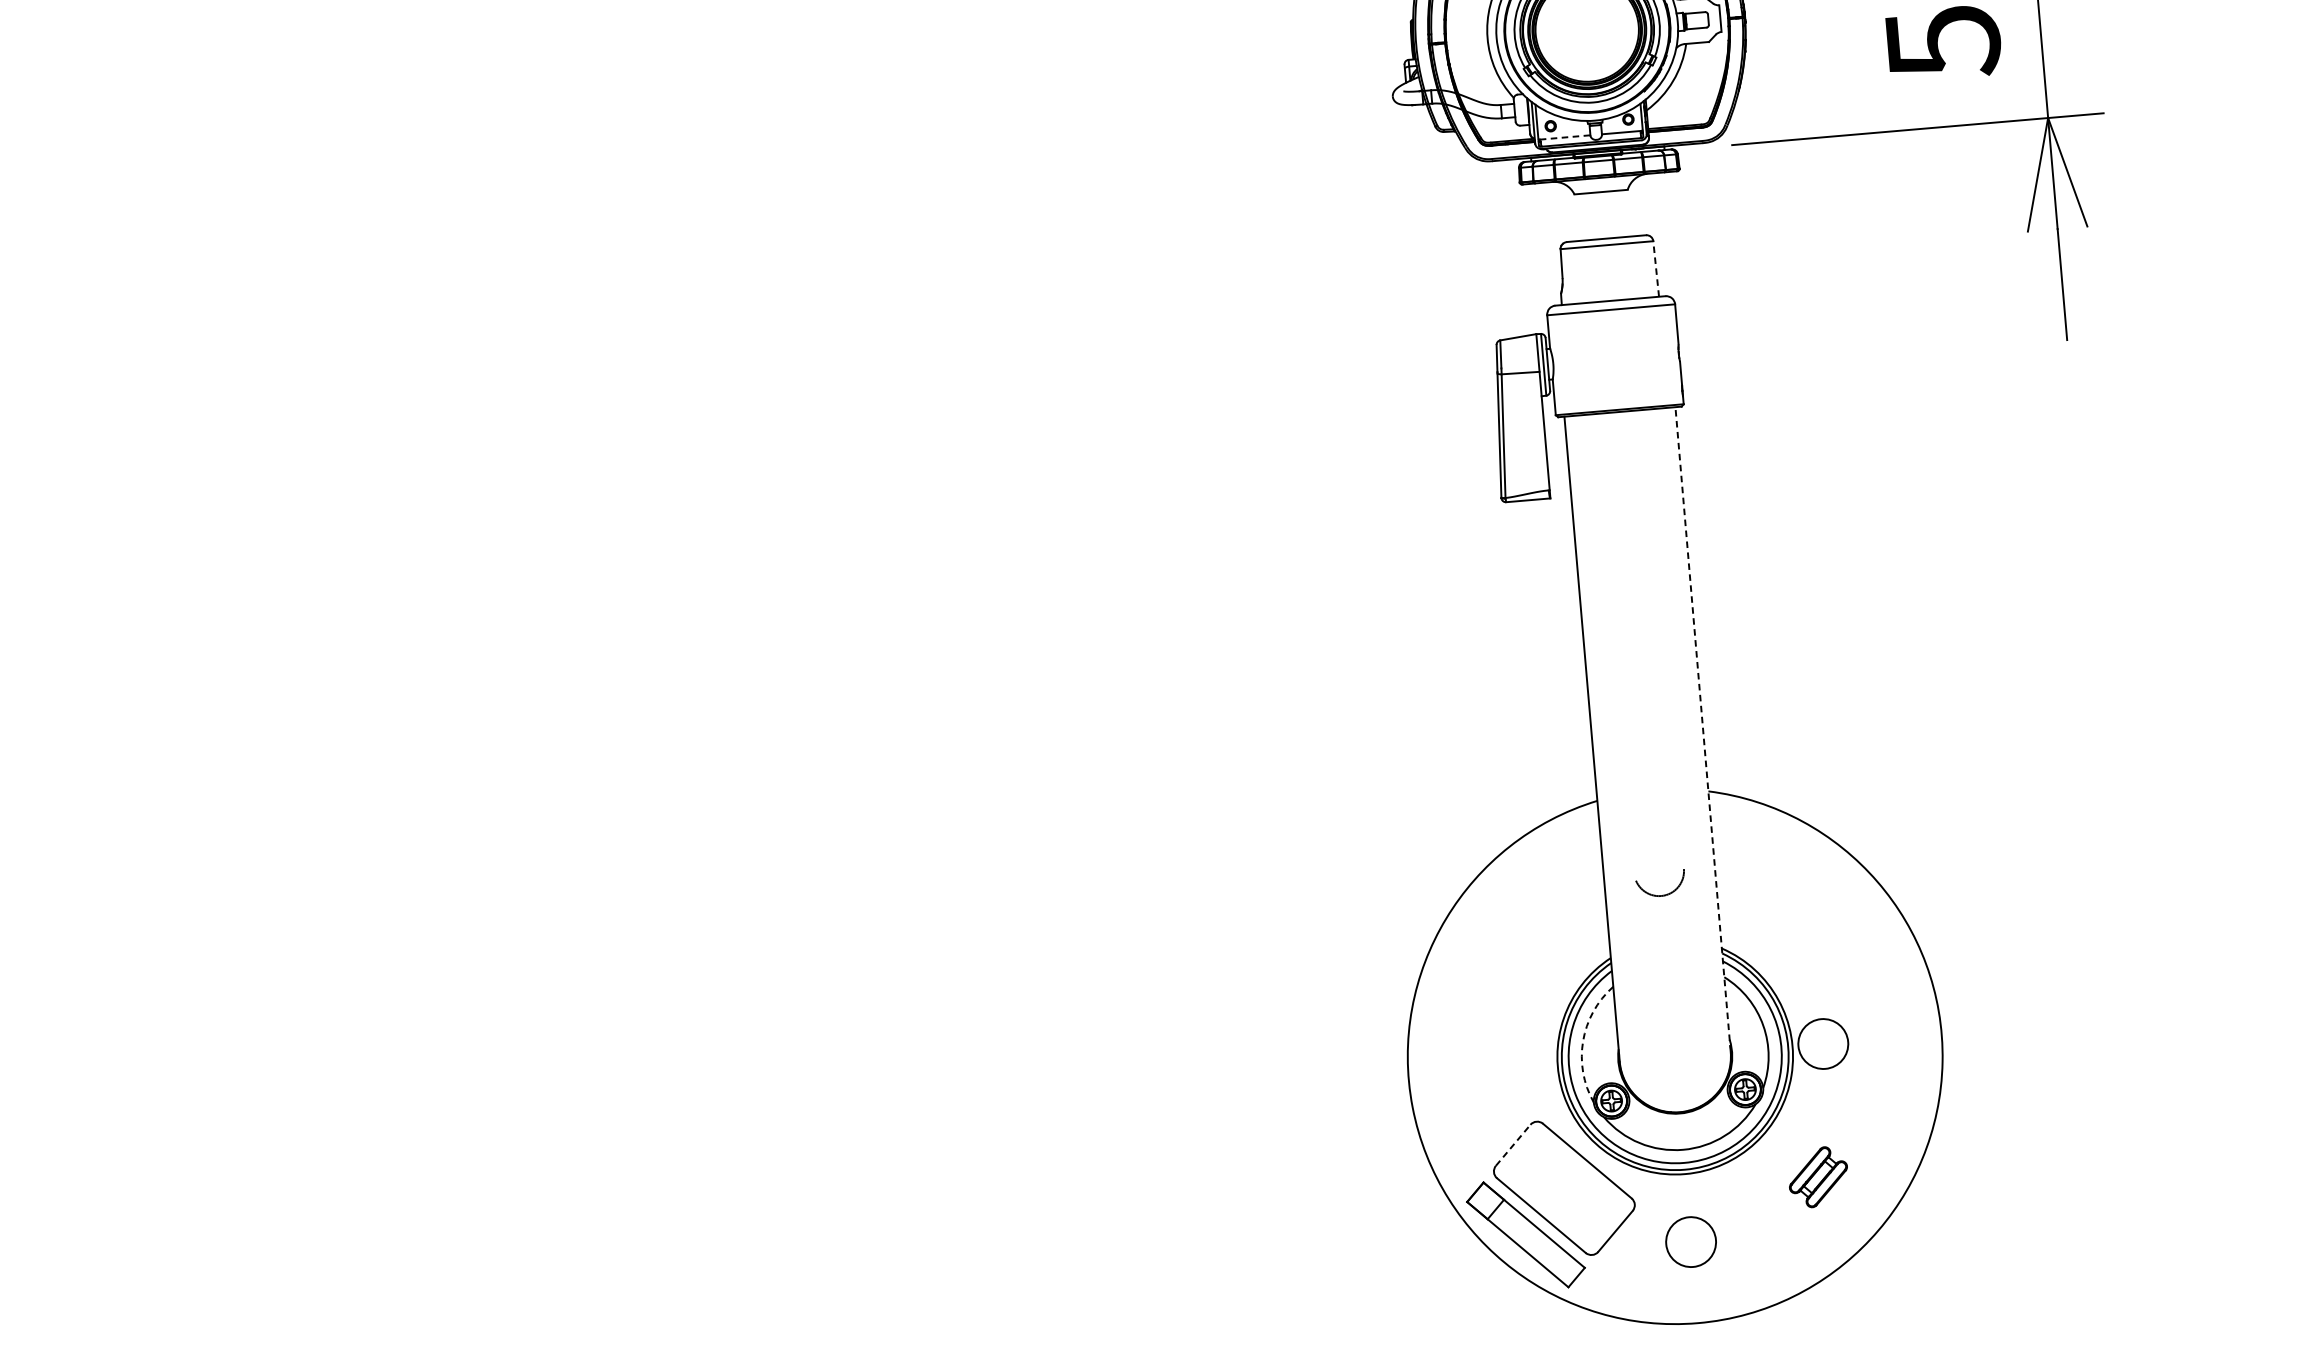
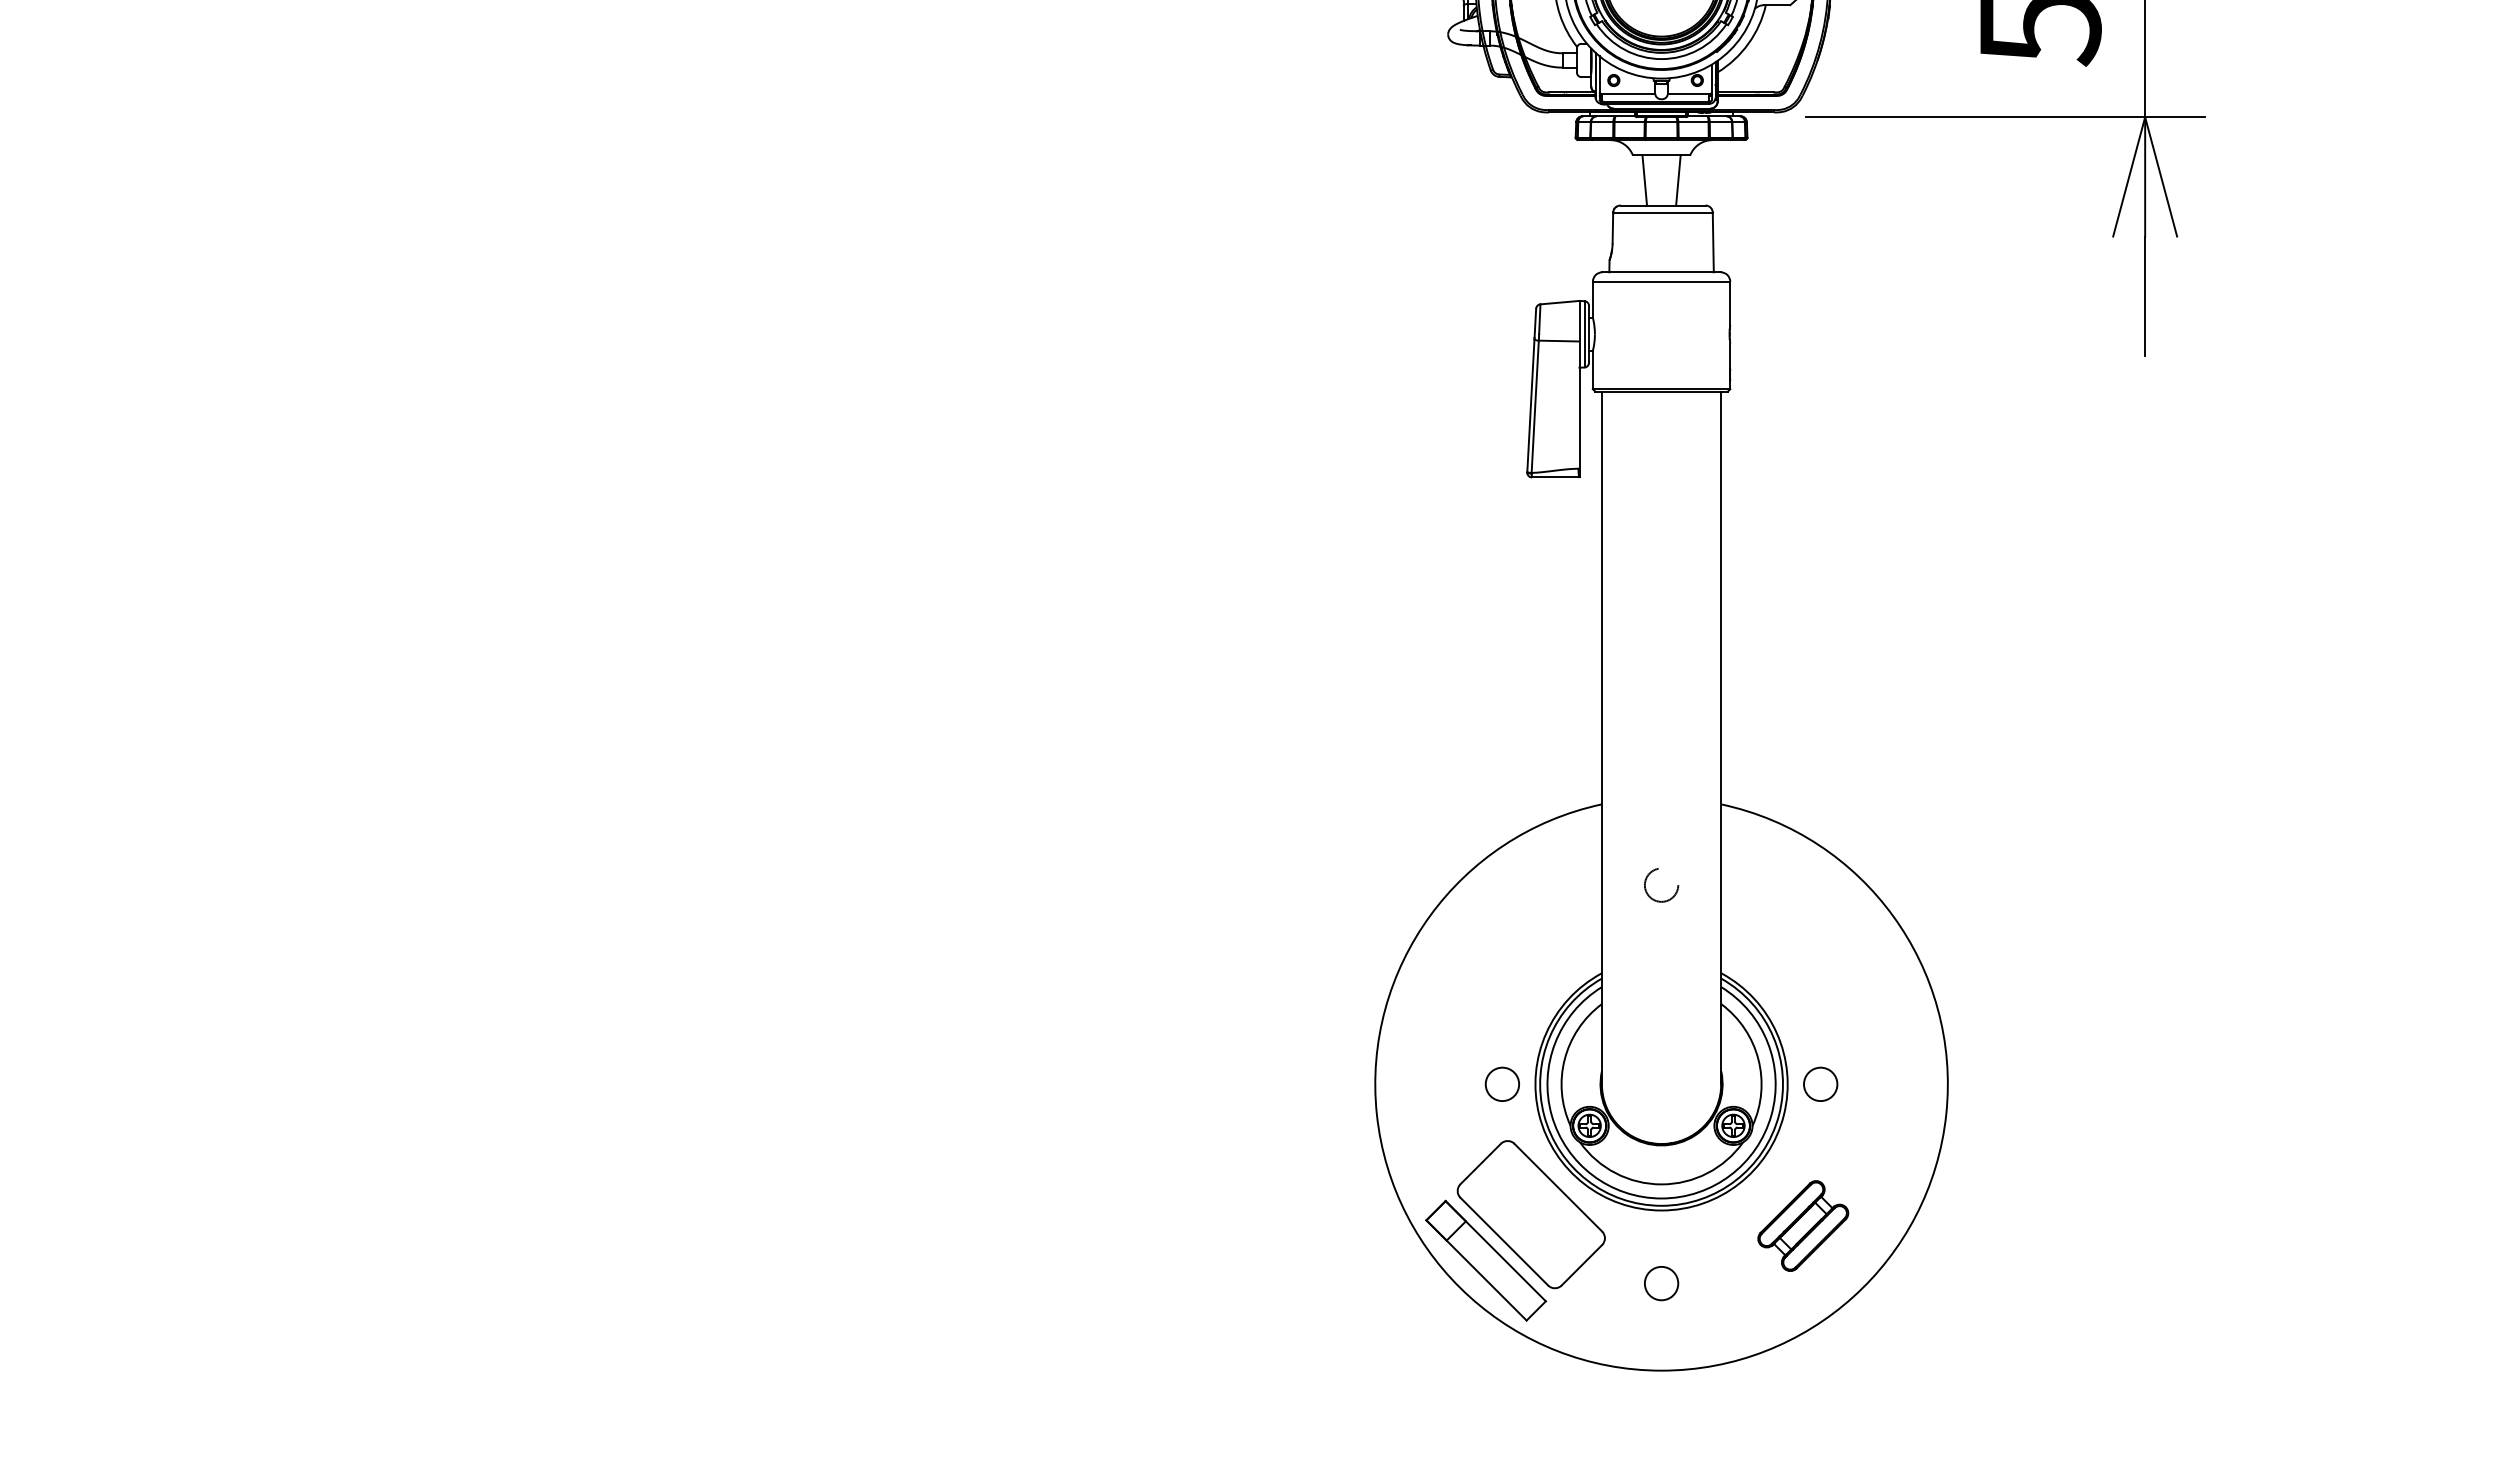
line: (1565, 137) -> (1628, 93), dashed -> solid
line: (1618, 214) -> (1678, 180), added
line: (1587, 216) -> (1644, 180), added
line: (1656, 269) -> (1713, 242), dashed -> solid
line: (1703, 729) -> (1721, 737), dashed -> solid
circle: (1659, 871) -> (1661, 885), size x0.62
arc: (1582, 1041) -> (1564, 1059), dashed -> solid
circle: (1823, 1044) -> (1820, 1084), size x0.62
circle: (1526, 1068) -> (1501, 1083), added
line: (1513, 1145) -> (1480, 1164), dashed -> solid
part: (1818, 1176) -> (1803, 1225), size x1.43
circle: (1691, 1242) -> (1661, 1283), size x0.62

